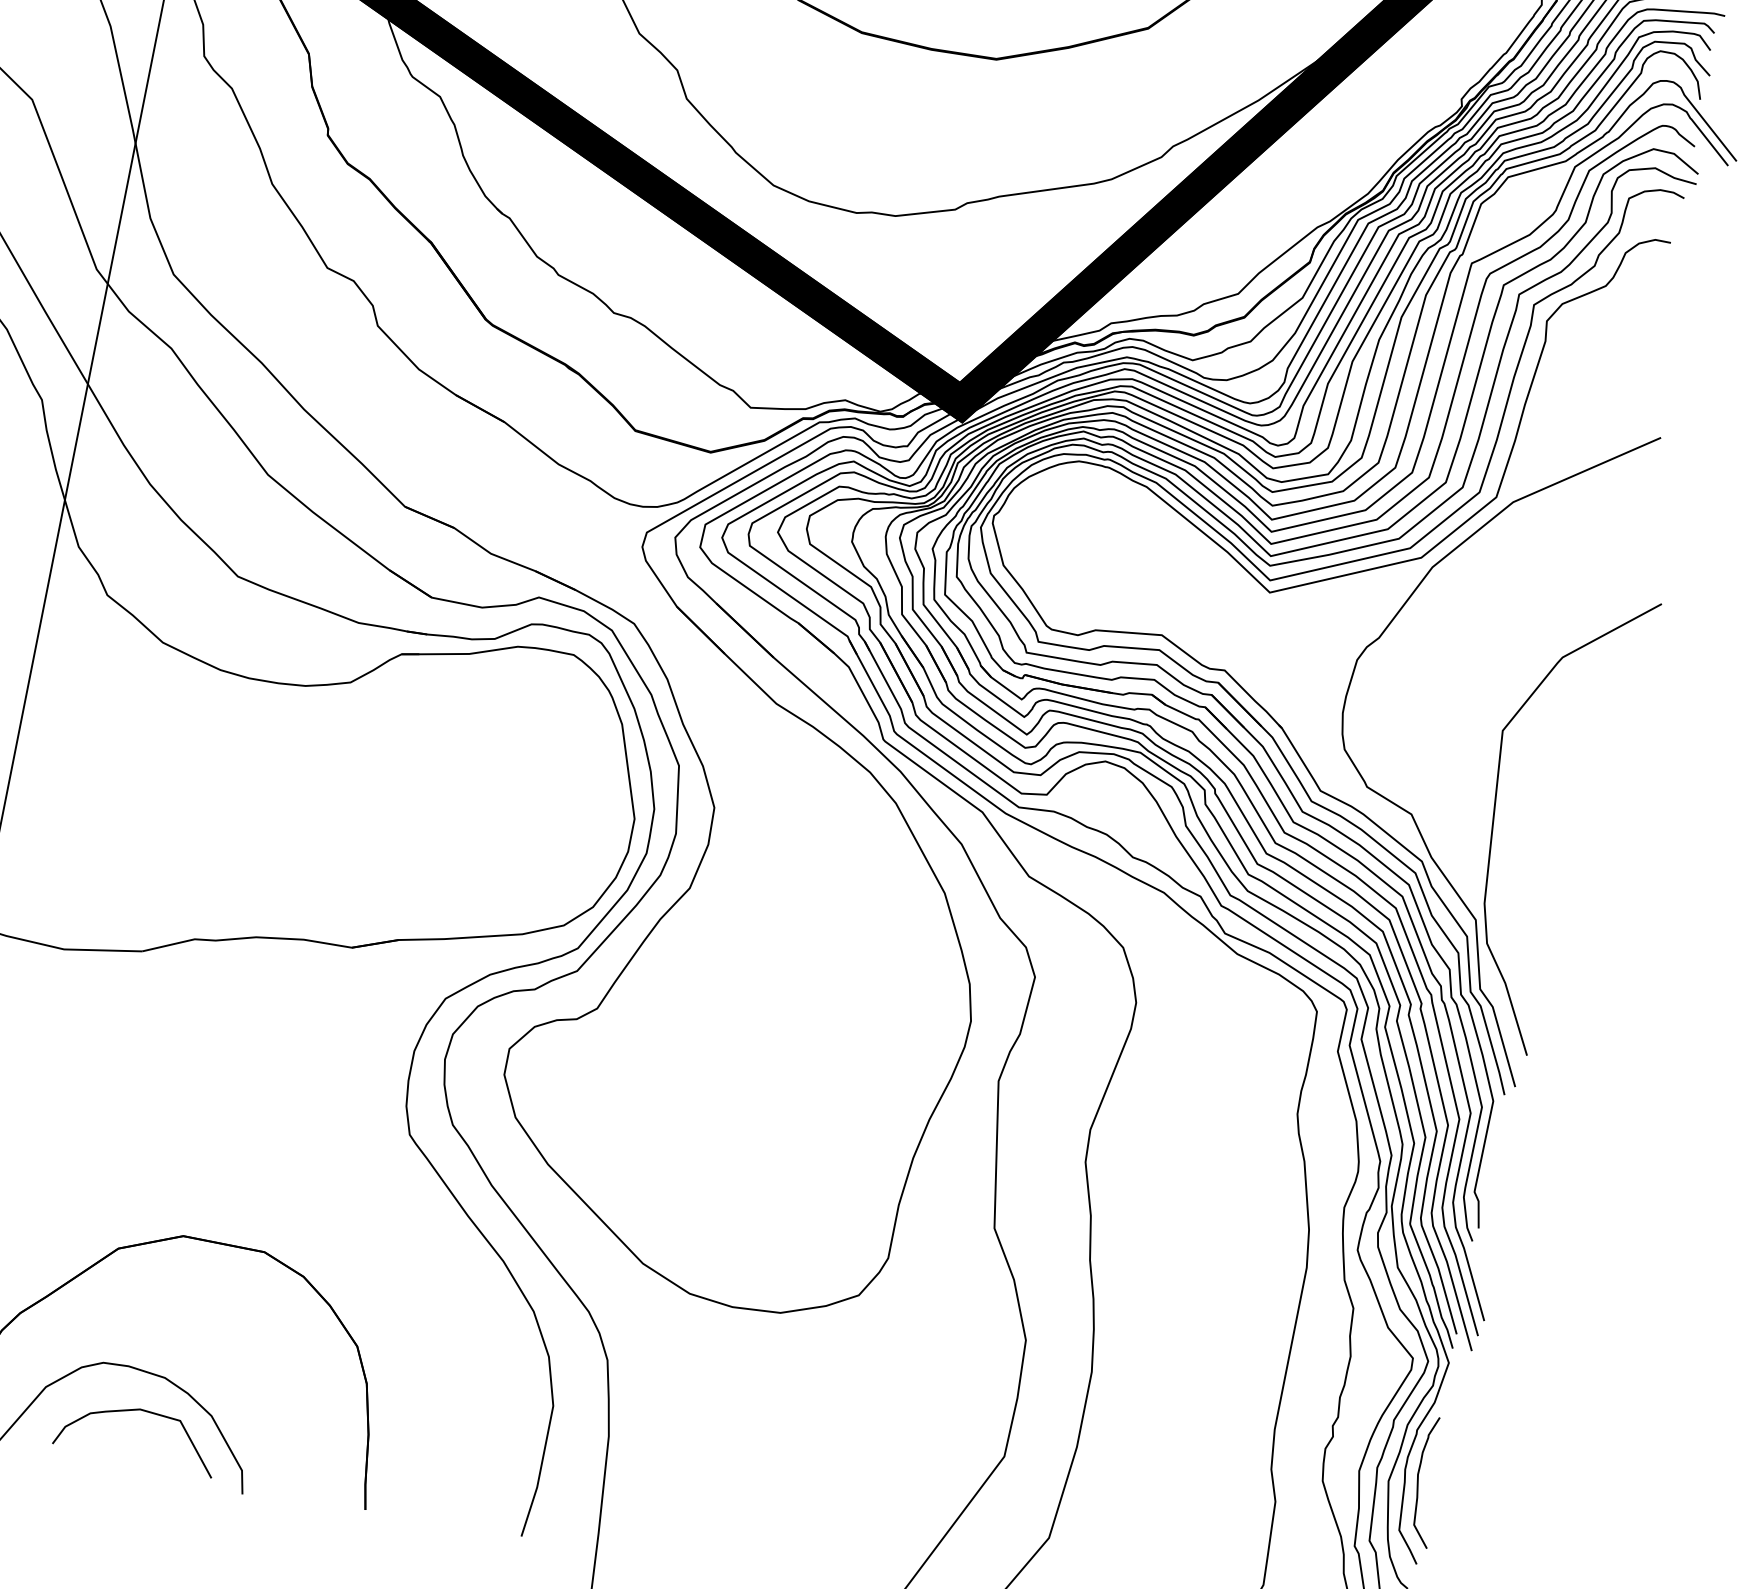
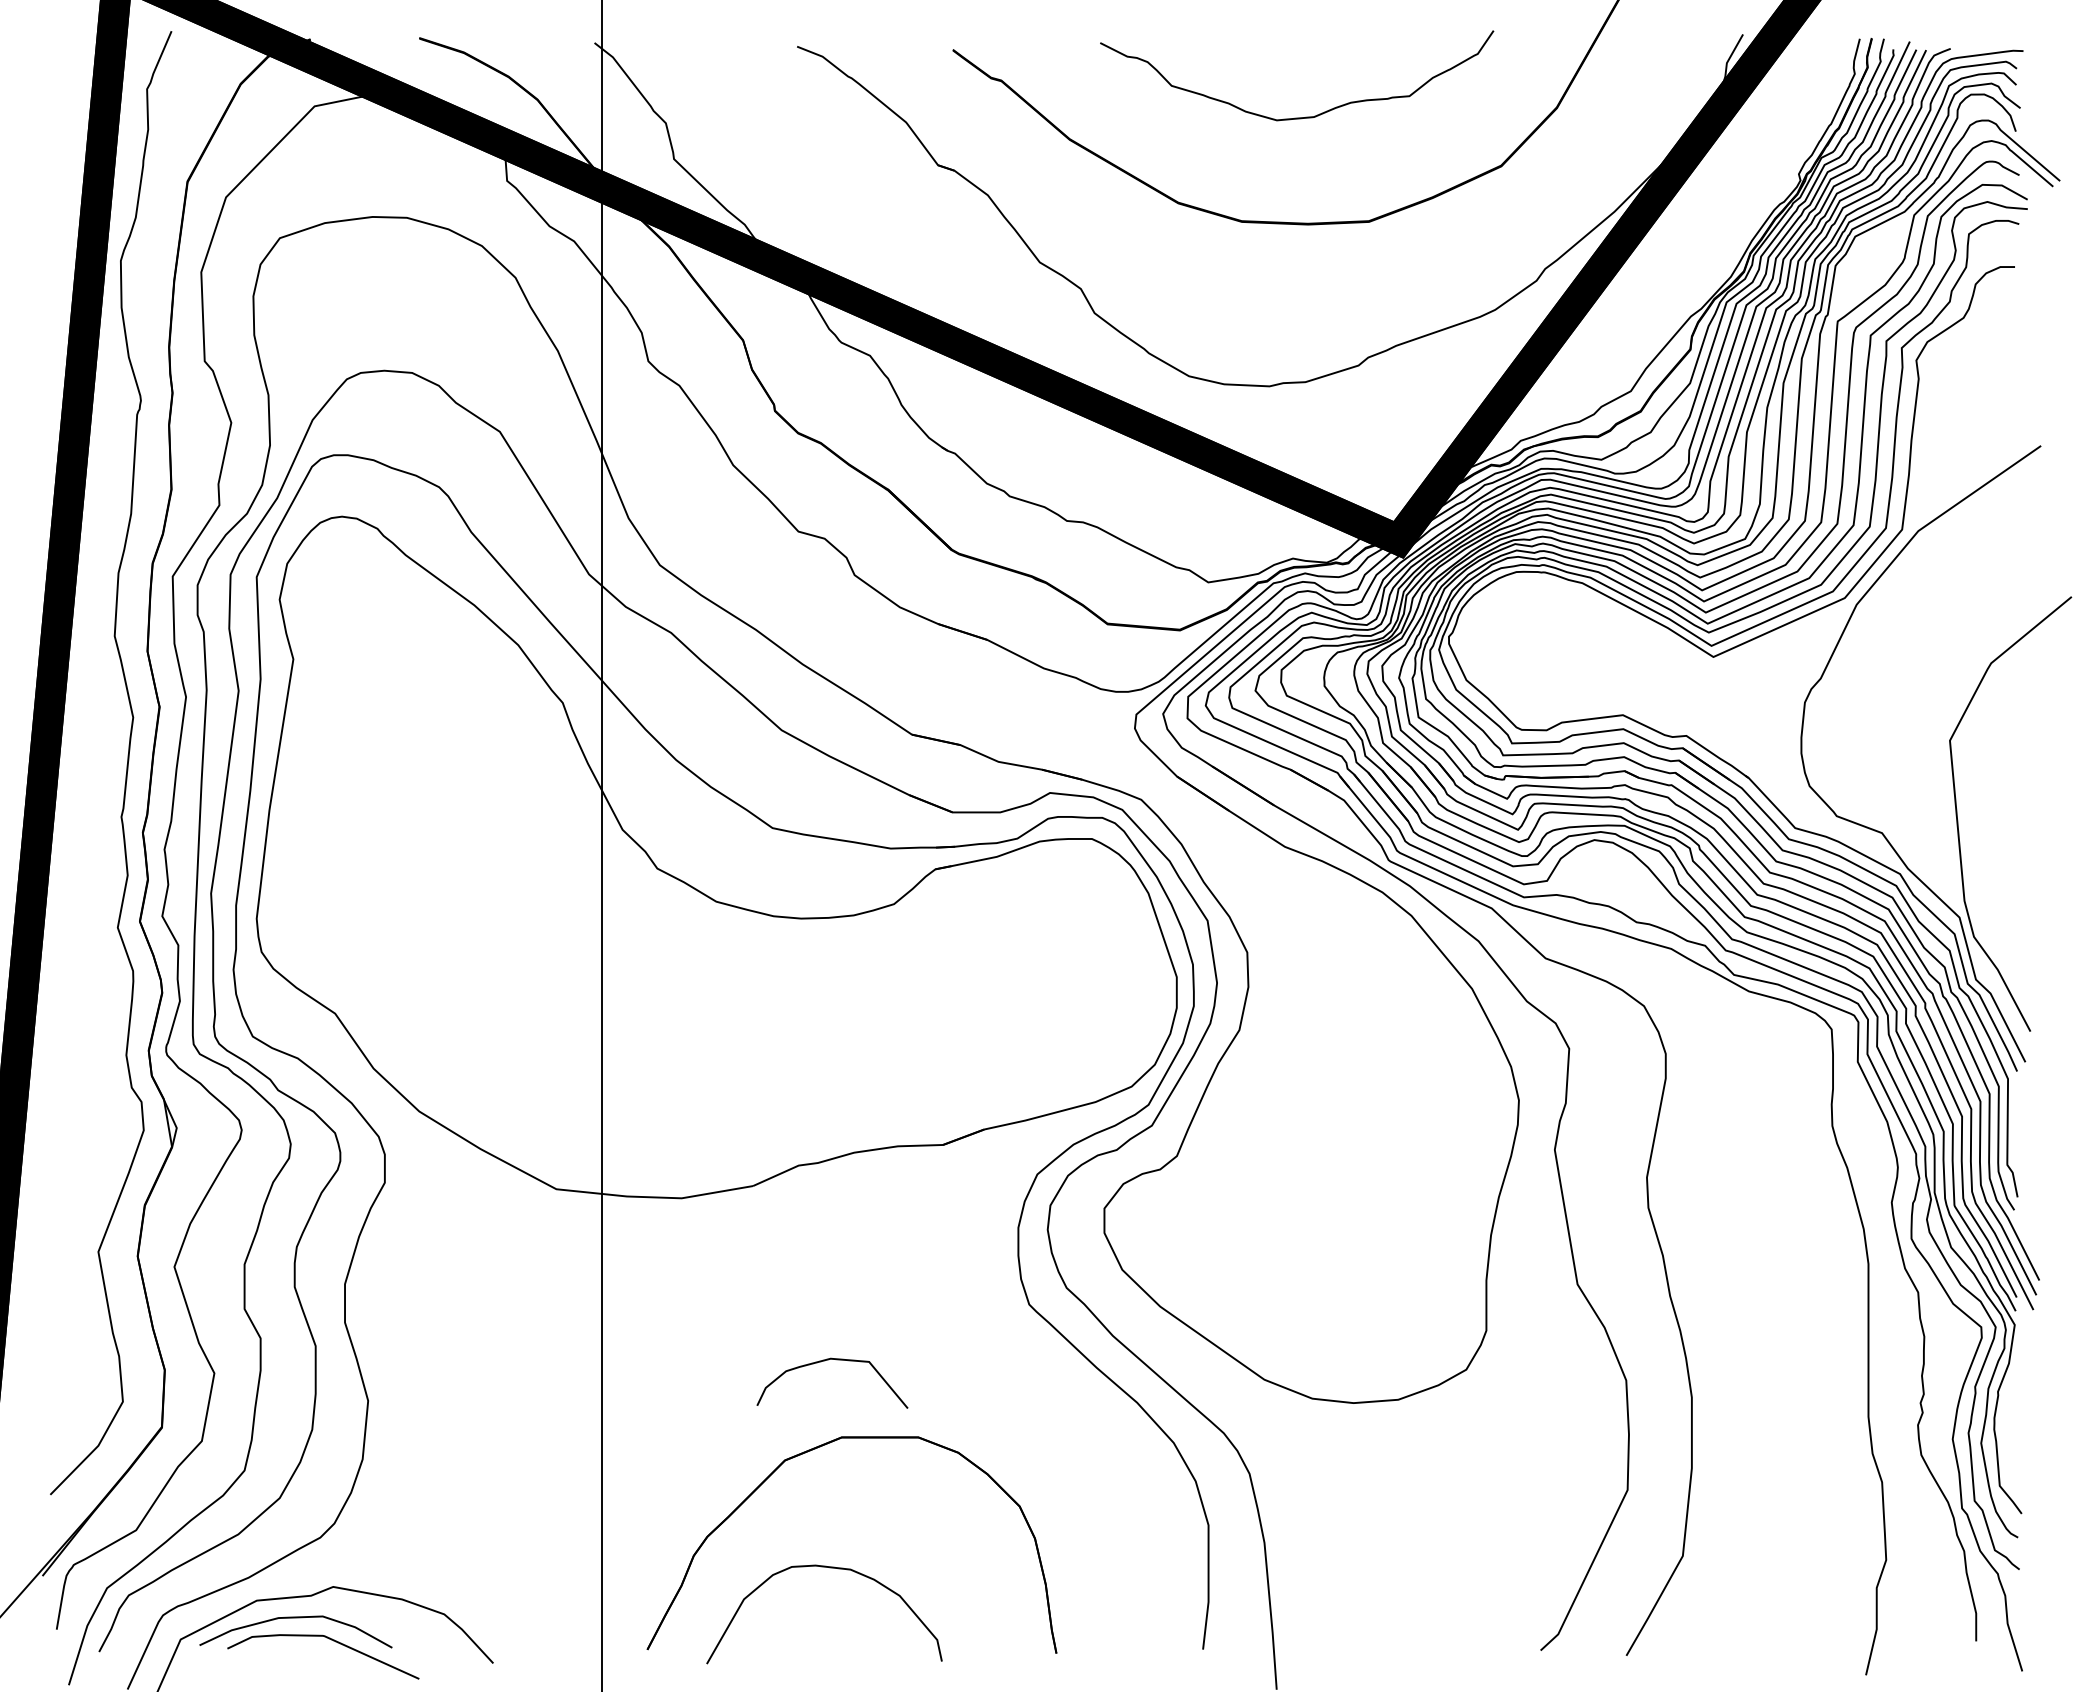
curve: (137, 1410) -> (828, 1360), moved
curve: (1419, 1484) -> (2009, 1440), removed

